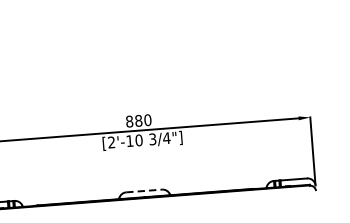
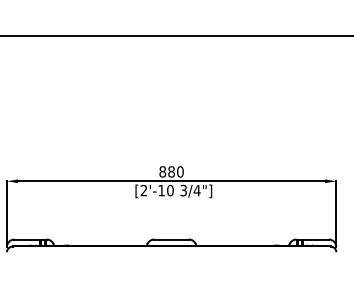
line: (145, 190) -> (172, 239), dashed -> solid

